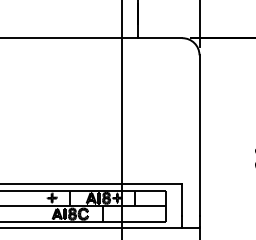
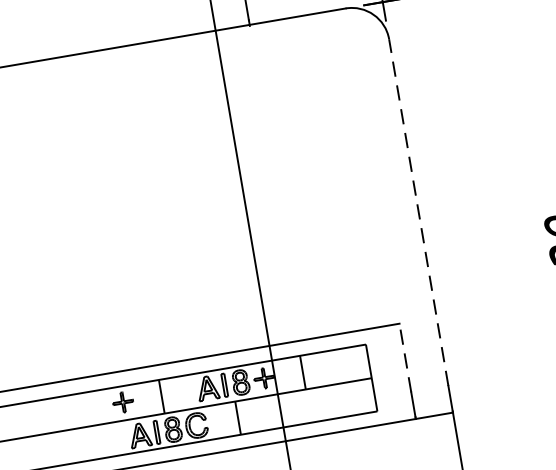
line: (199, 135) -> (418, 212), solid -> dashed
line: (182, 199) -> (405, 357), solid -> dashed

